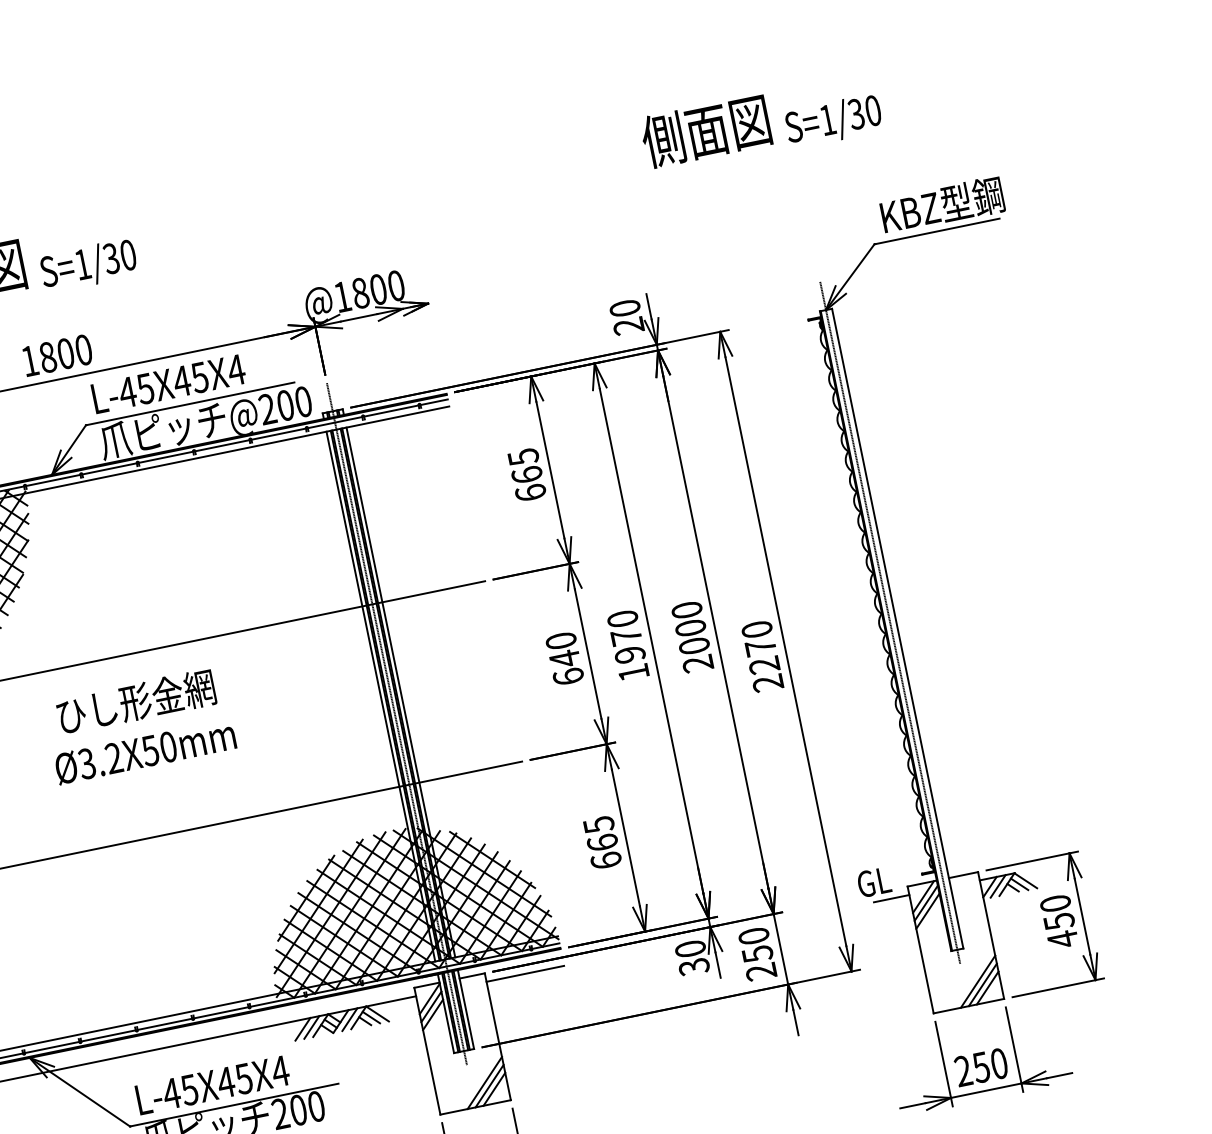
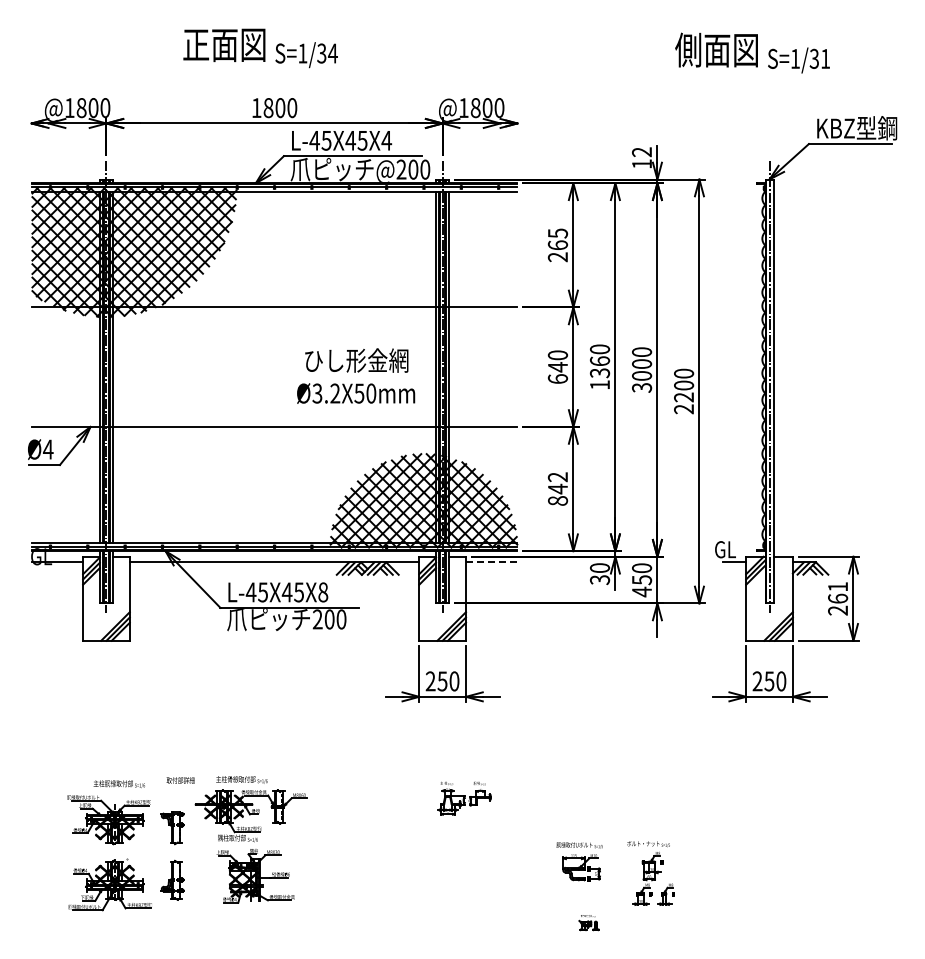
text: (872, 110) -> (825, 58), S=1/30 -> S=1/31
text: (127, 255) -> (332, 53), S=1/30 -> S=1/34
text: (627, 316) -> (642, 157), 20 -> 12
text: (530, 493) -> (557, 257), 665 -> 265
text: (627, 646) -> (599, 367), 1970 -> 1360
text: (761, 647) -> (684, 385), 2270 -> 2200
text: (698, 663) -> (642, 387), 2000 -> 3000
text: (140, 724) -> (356, 375), moved
text: (601, 842) -> (557, 488), 665 -> 842
text: (1060, 922) -> (838, 599), 450 -> 261
text: (760, 971) -> (641, 591), 250 -> 450
line: (525, 974) -> (491, 562), solid -> dashed
text: (279, 1071) -> (322, 592), L-45X45X4 -> L-45X45X8

